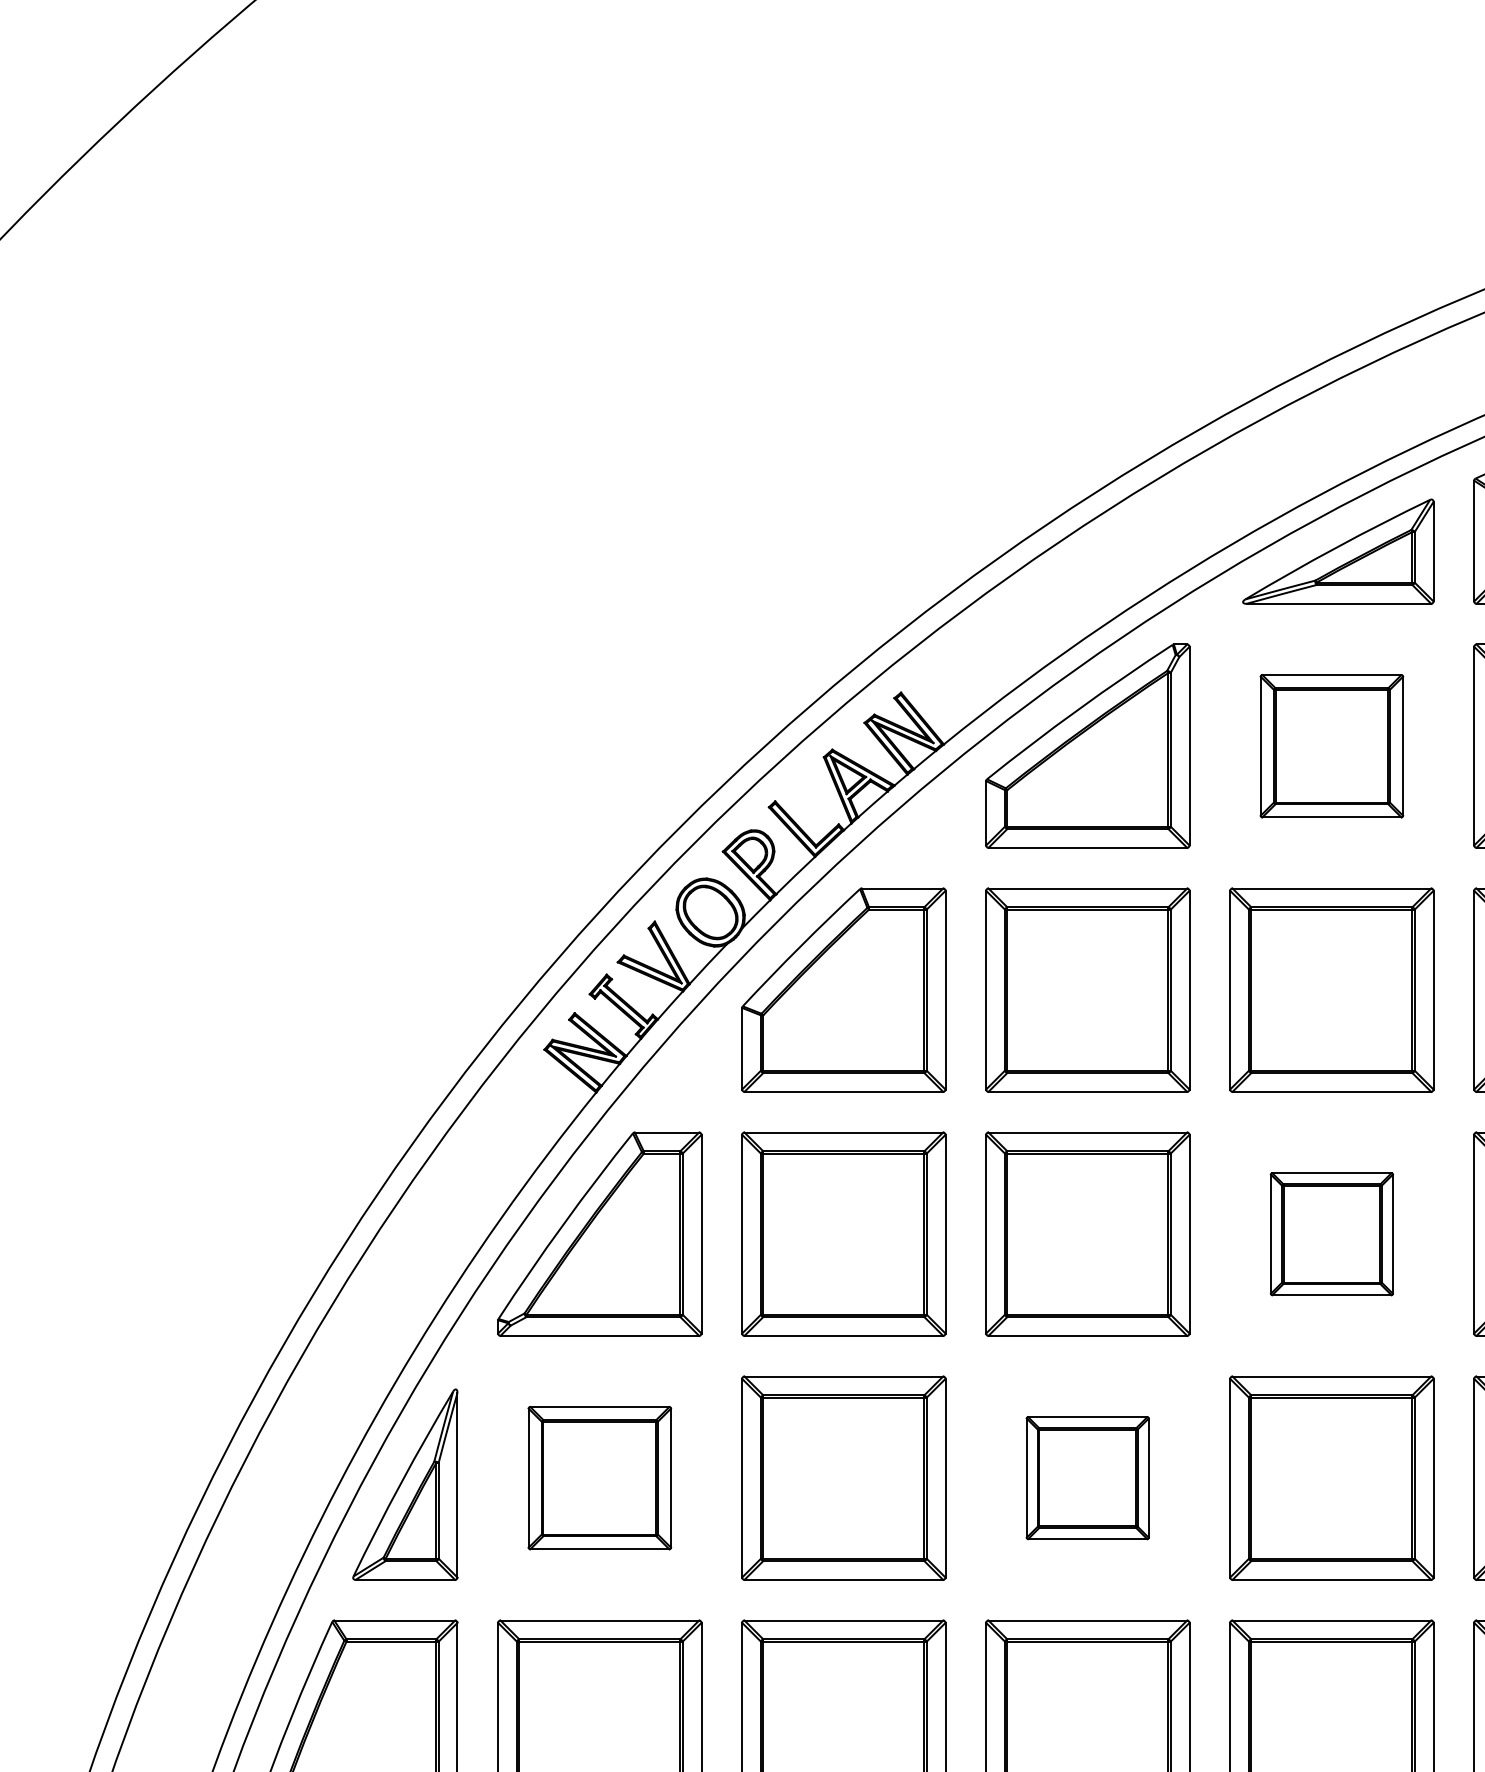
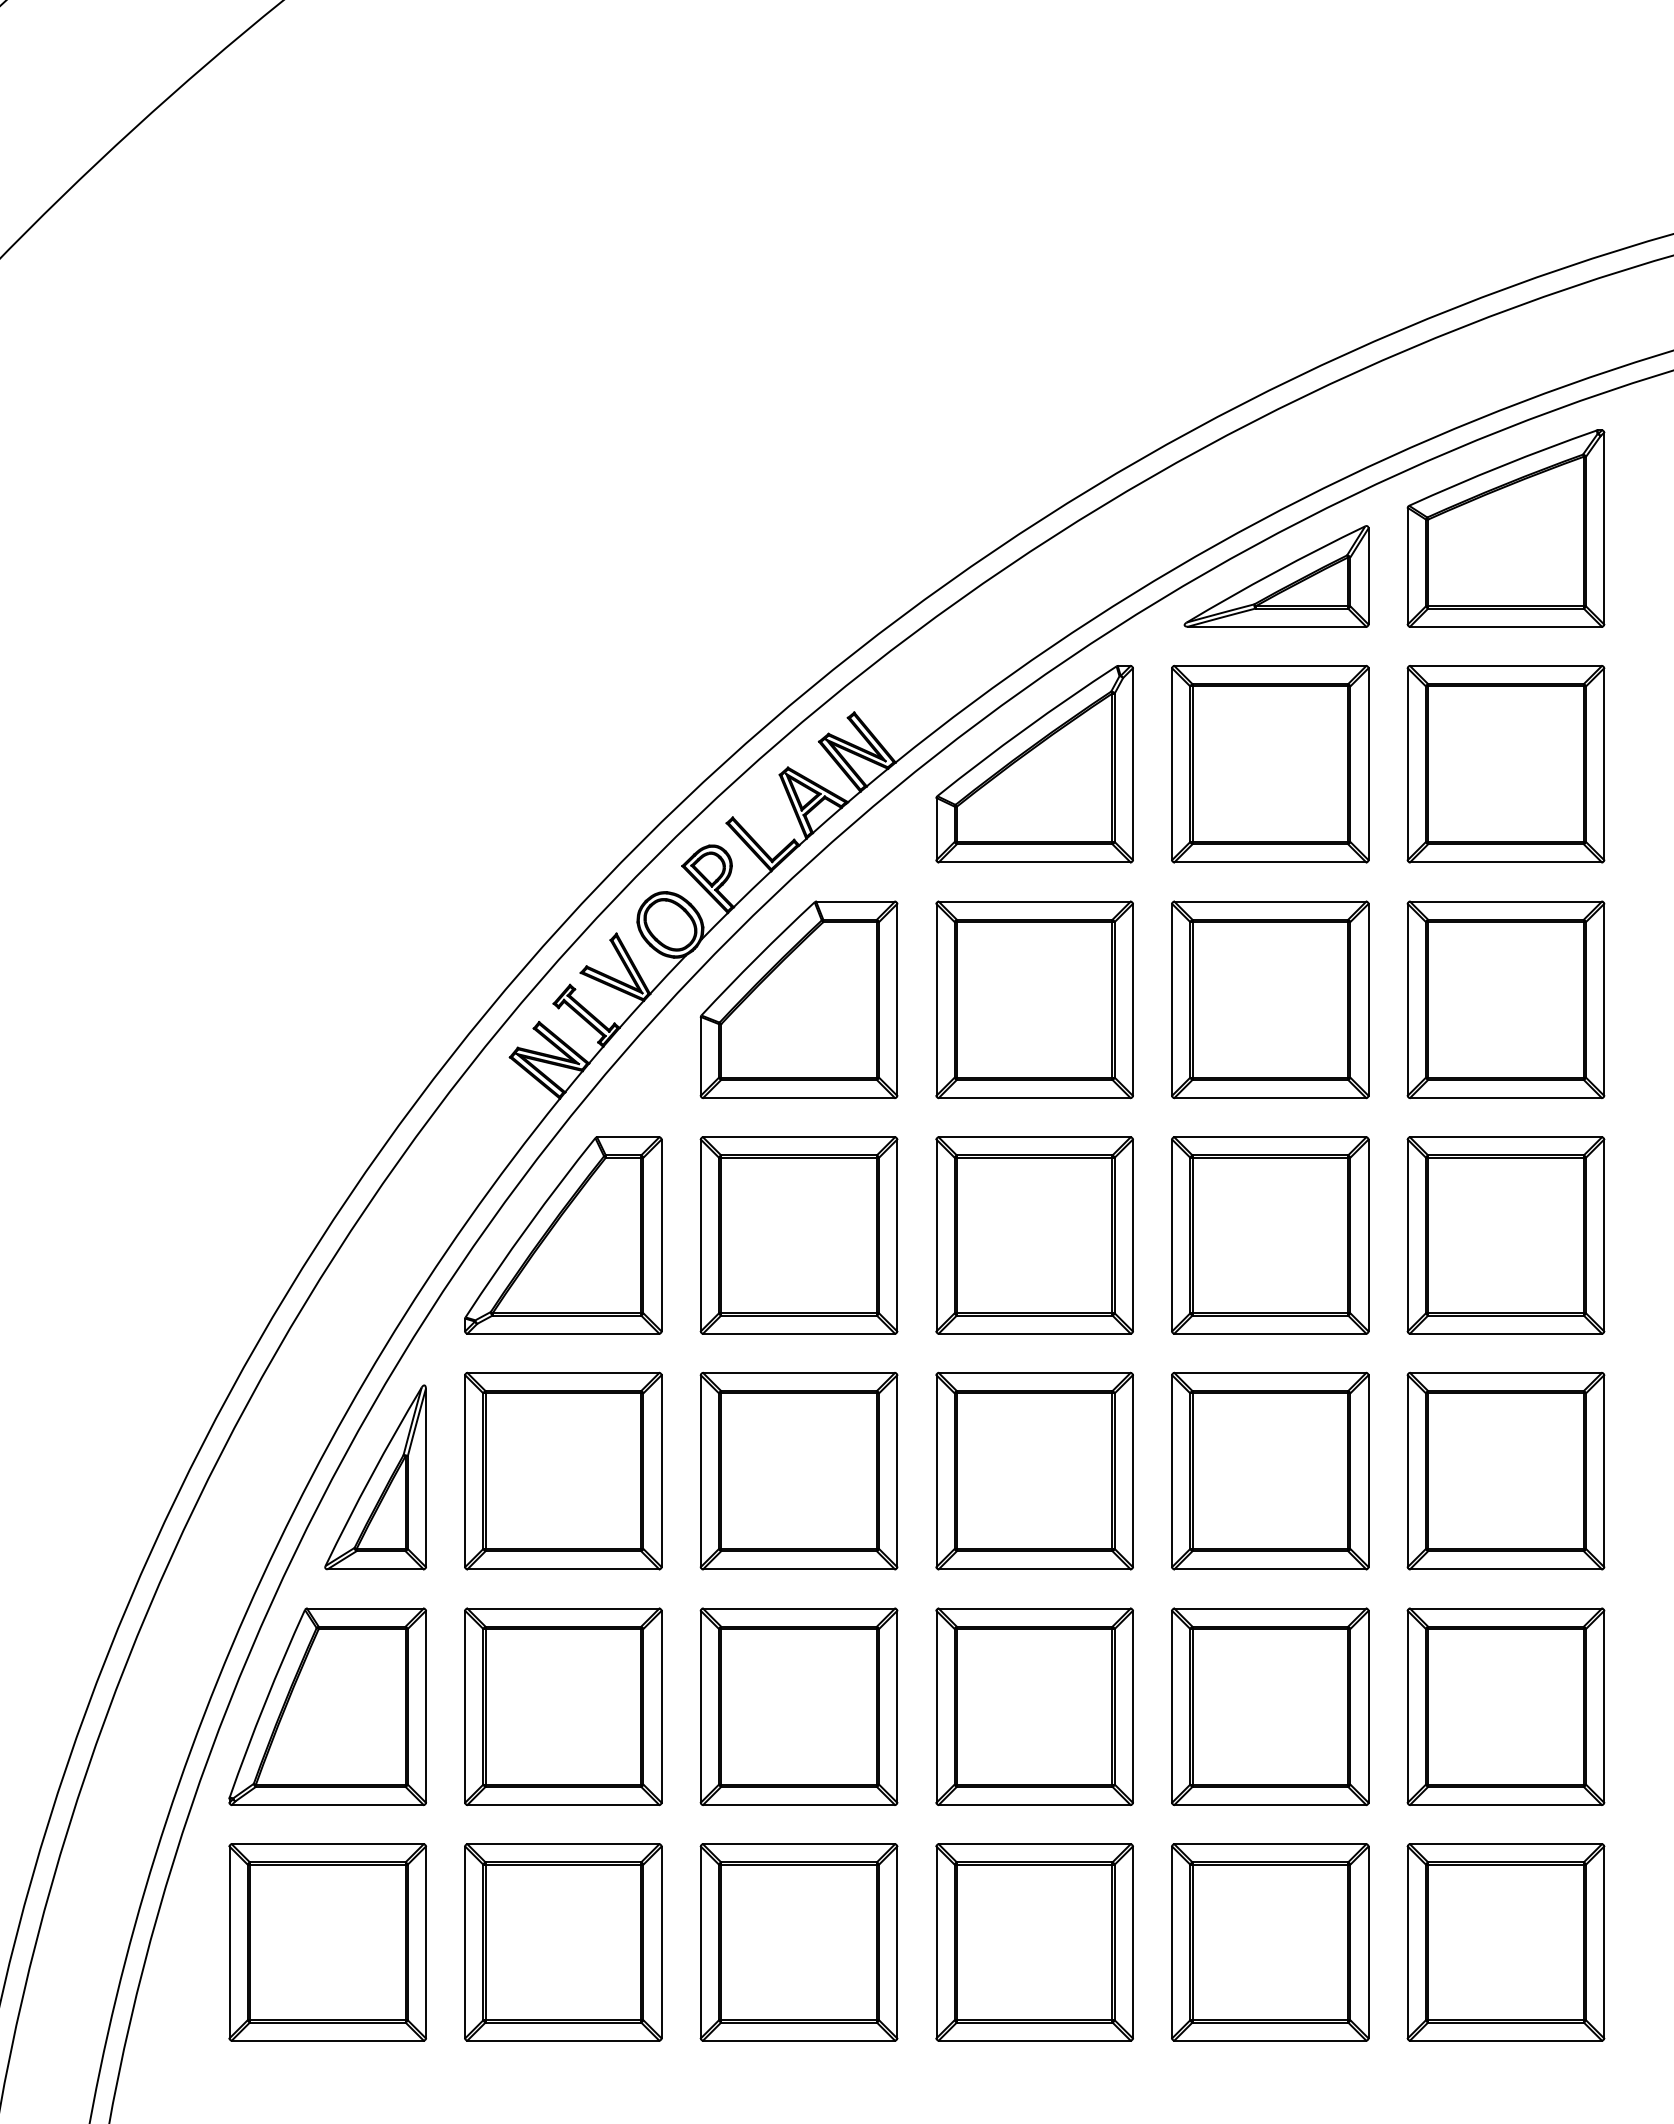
part: (1332, 746) -> (1270, 764), size x1.43
part: (1332, 1234) -> (1270, 1235), size x1.67
part: (599, 1477) -> (563, 1470), size x1.43
part: (1087, 1477) -> (1034, 1470), size x1.67

